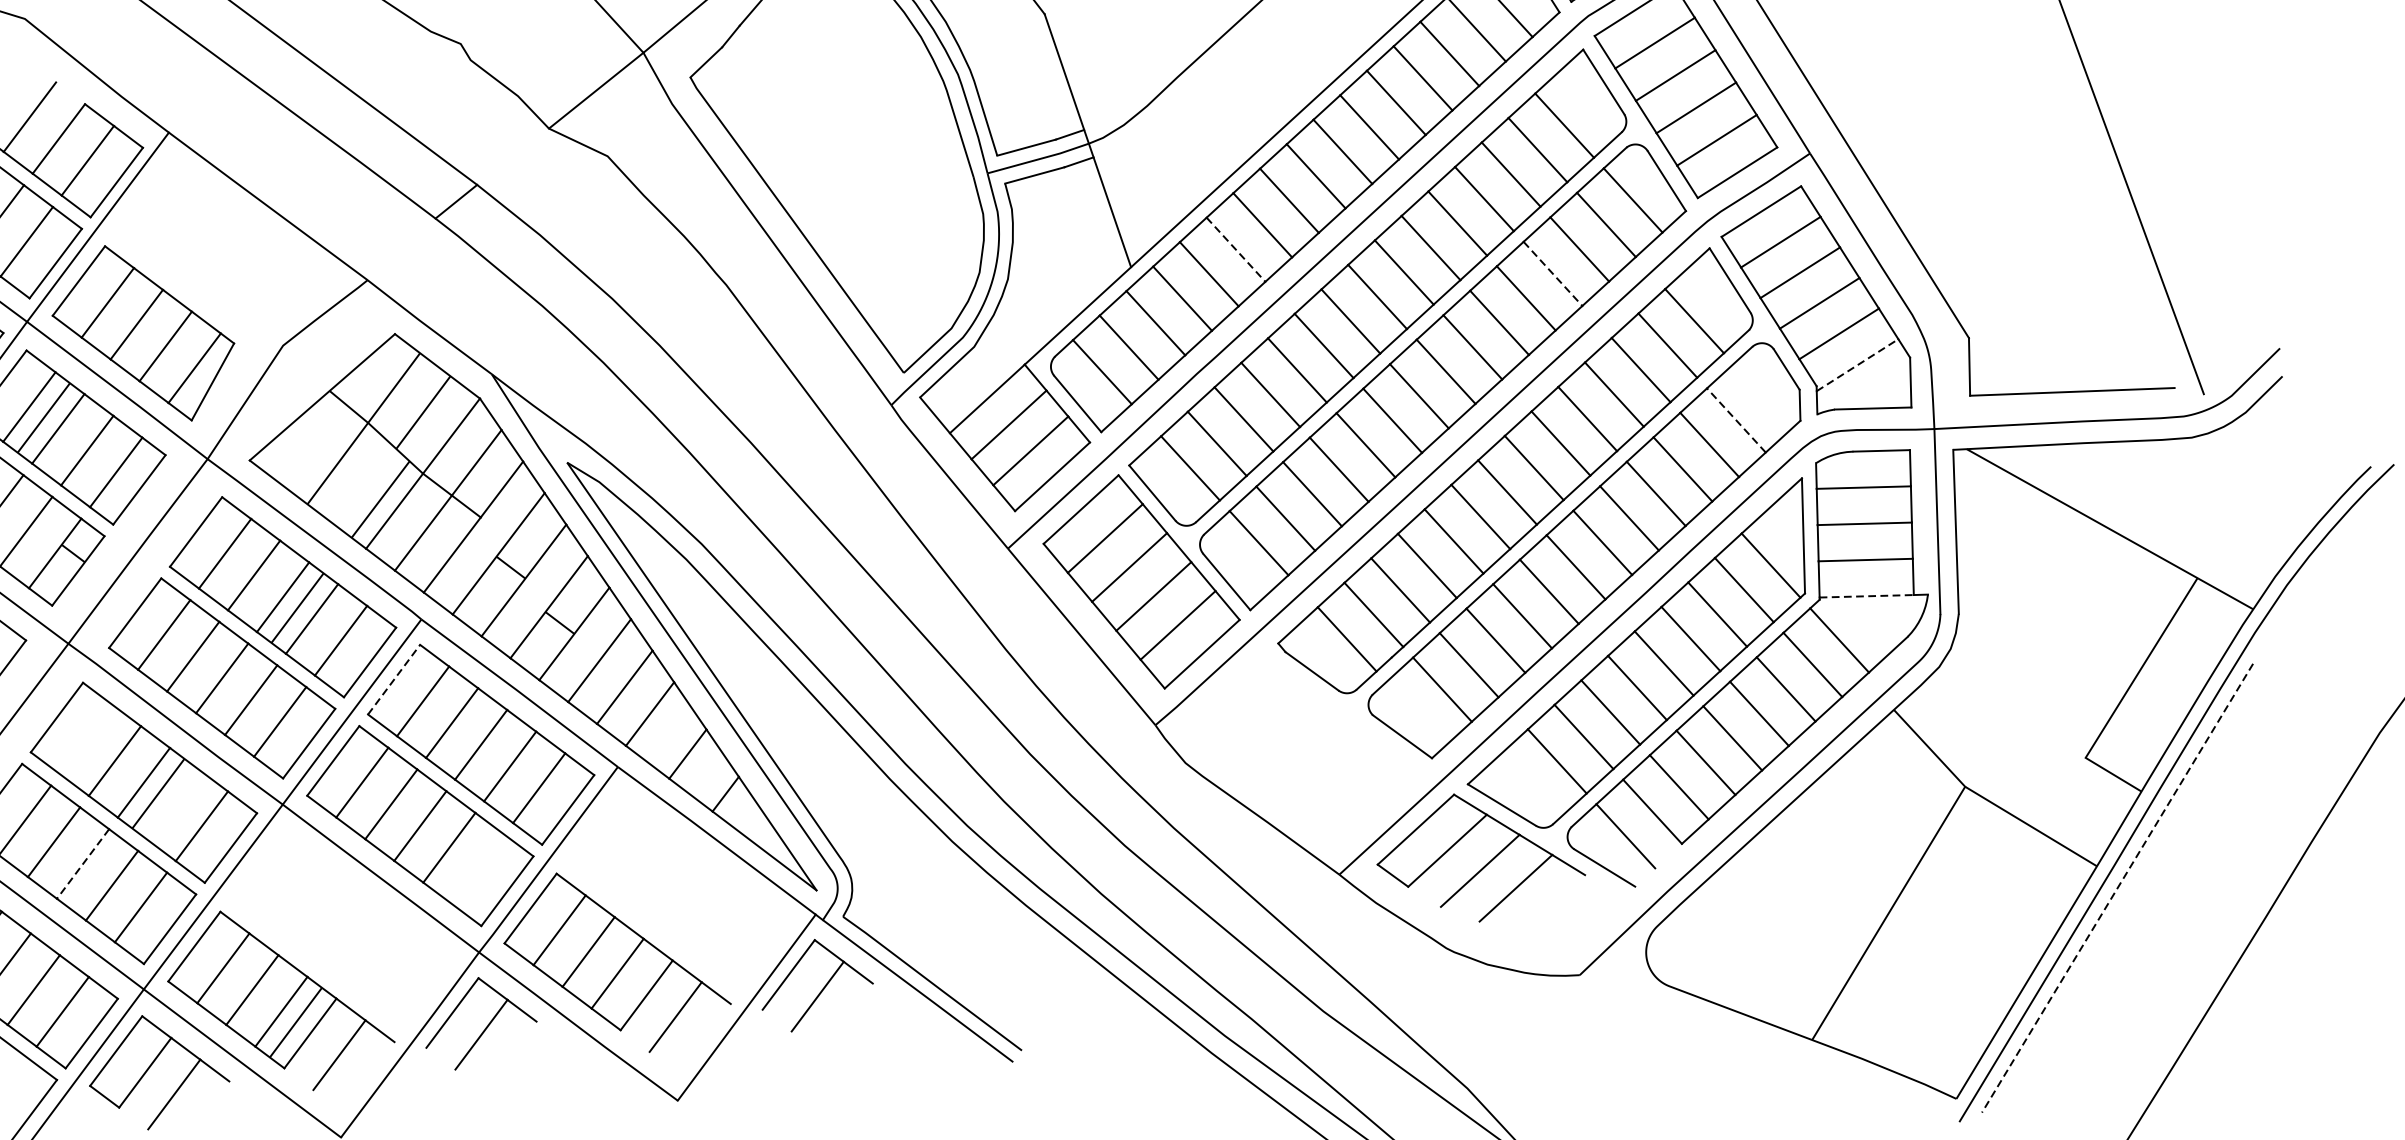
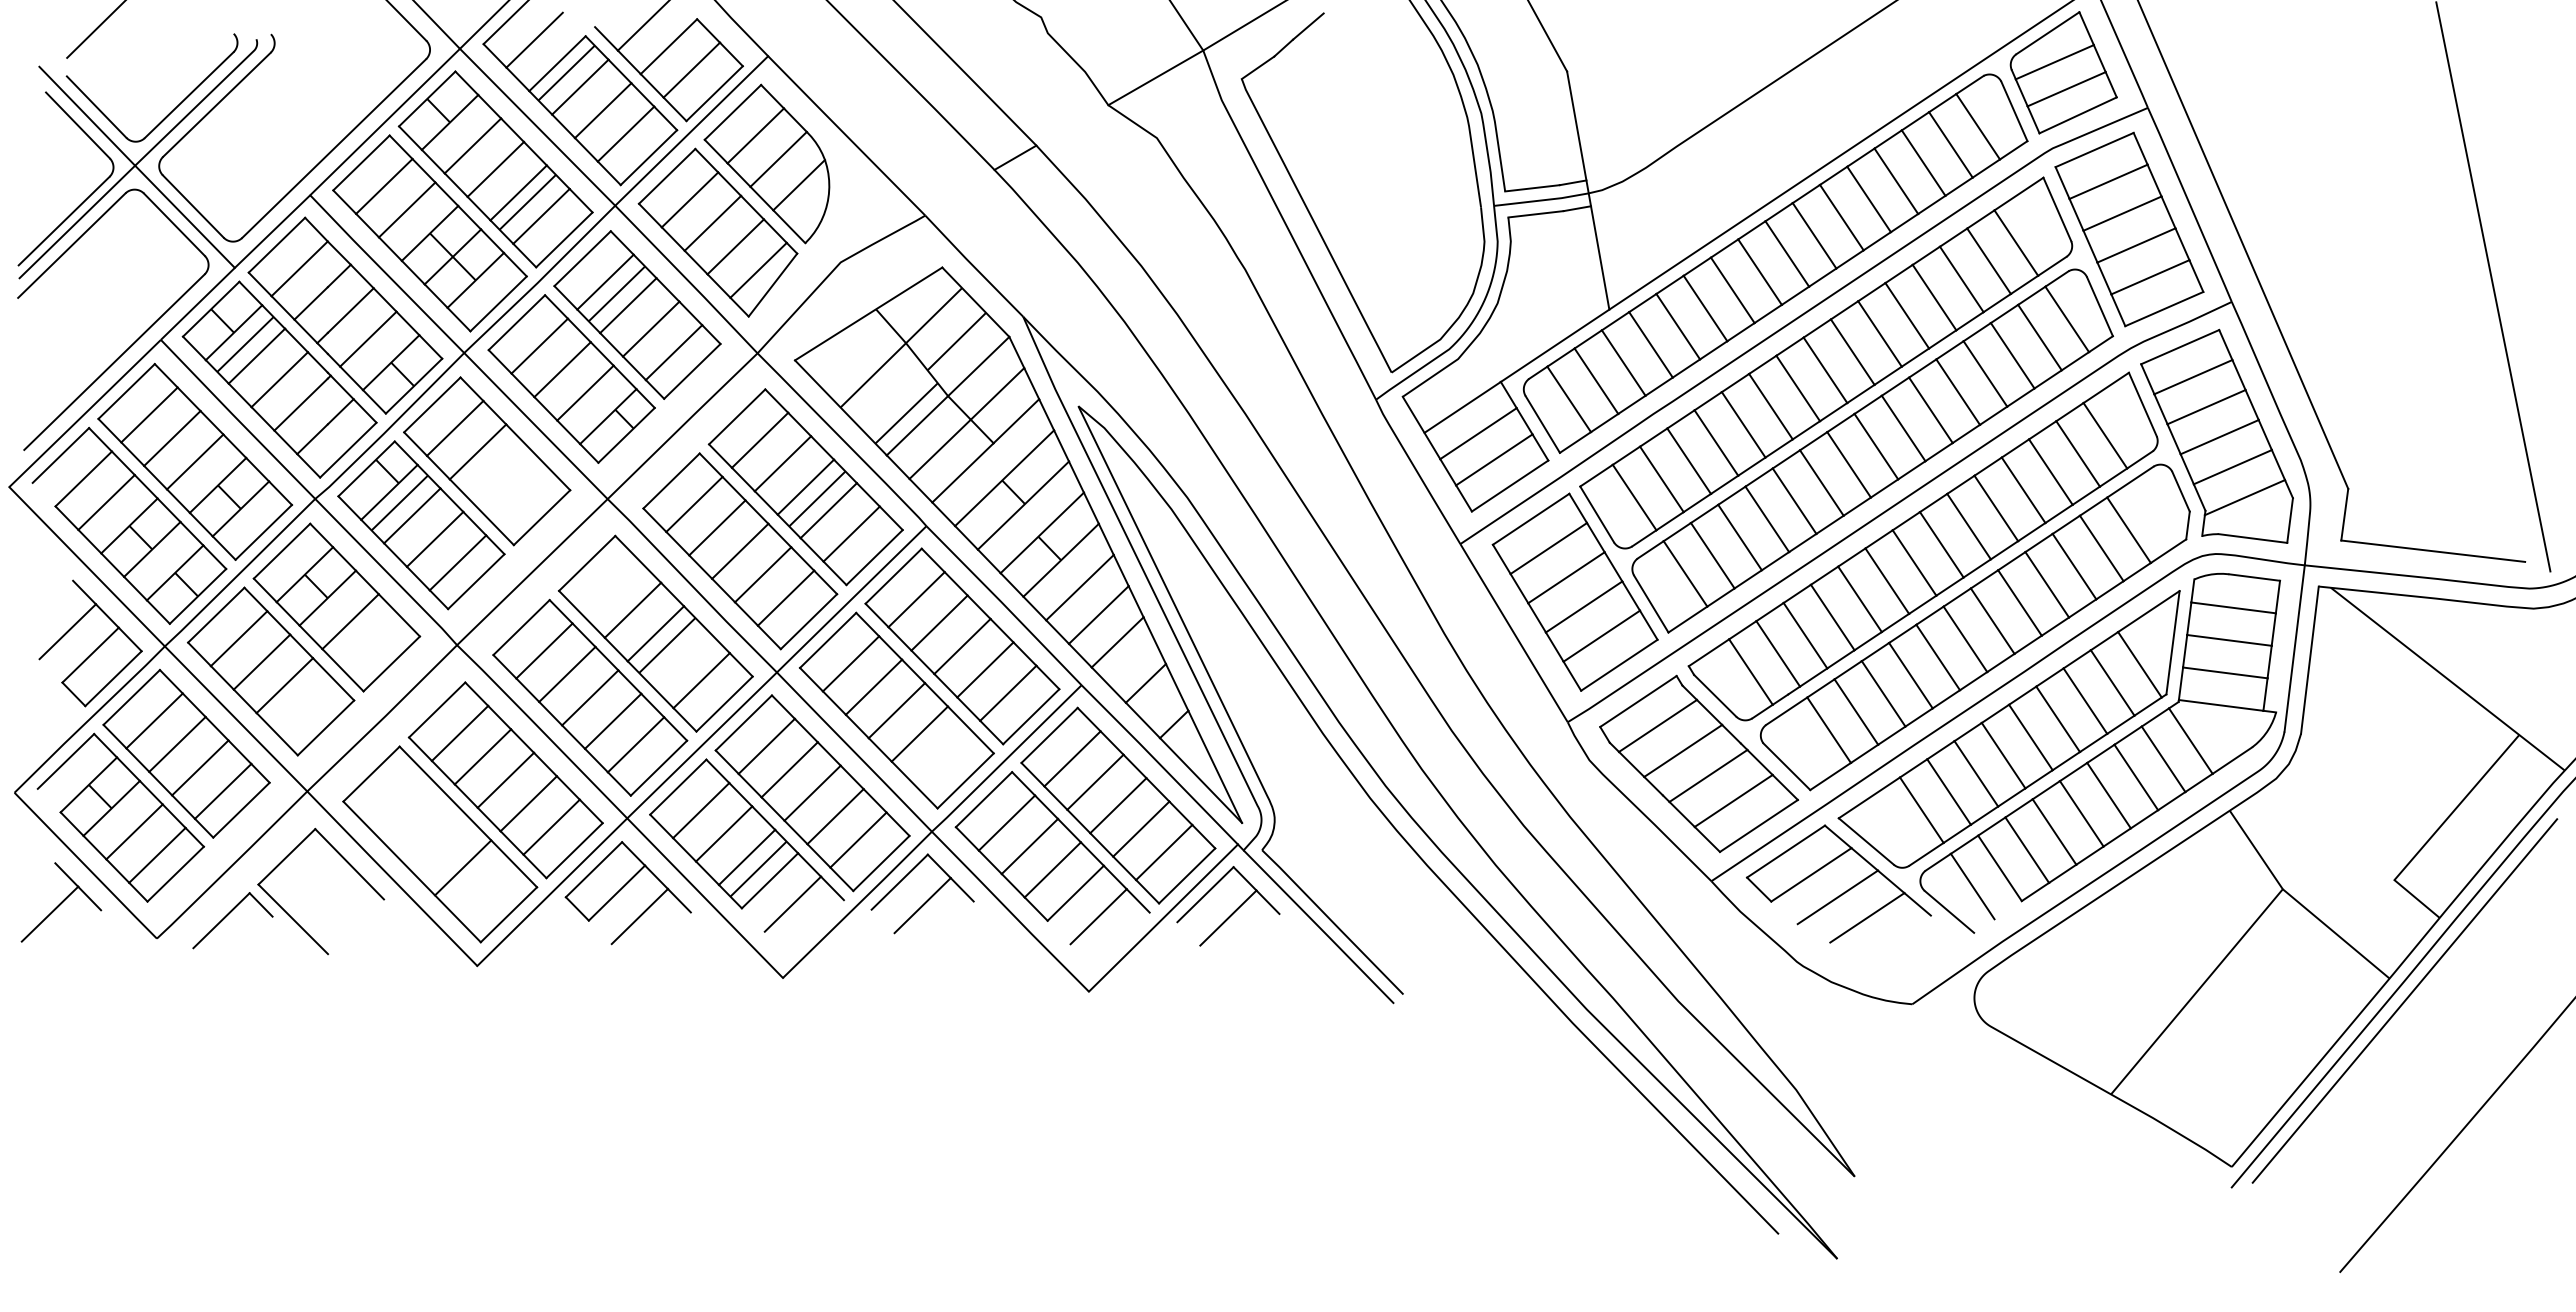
line: (1236, 249) -> (1705, 308), dashed -> solid
part: (185, 250) -> (766, 163), added
line: (1553, 274) -> (1985, 374), dashed -> solid
line: (1857, 365) -> (2244, 497), dashed -> solid
line: (1735, 419) -> (2128, 529), dashed -> solid
line: (1867, 596) -> (2221, 705), dashed -> solid
line: (394, 678) -> (894, 575), dashed -> solid
part: (1305, 748) -> (1698, 763), added
line: (82, 864) -> (589, 698), dashed -> solid
line: (2117, 888) -> (2404, 1001), dashed -> solid
part: (678, 892) -> (1118, 805), added
part: (342, 930) -> (812, 793), added

